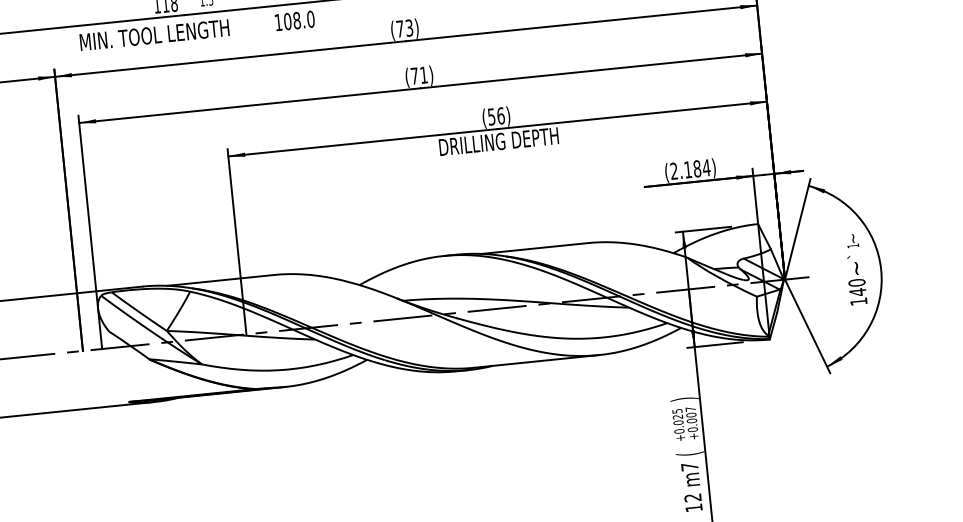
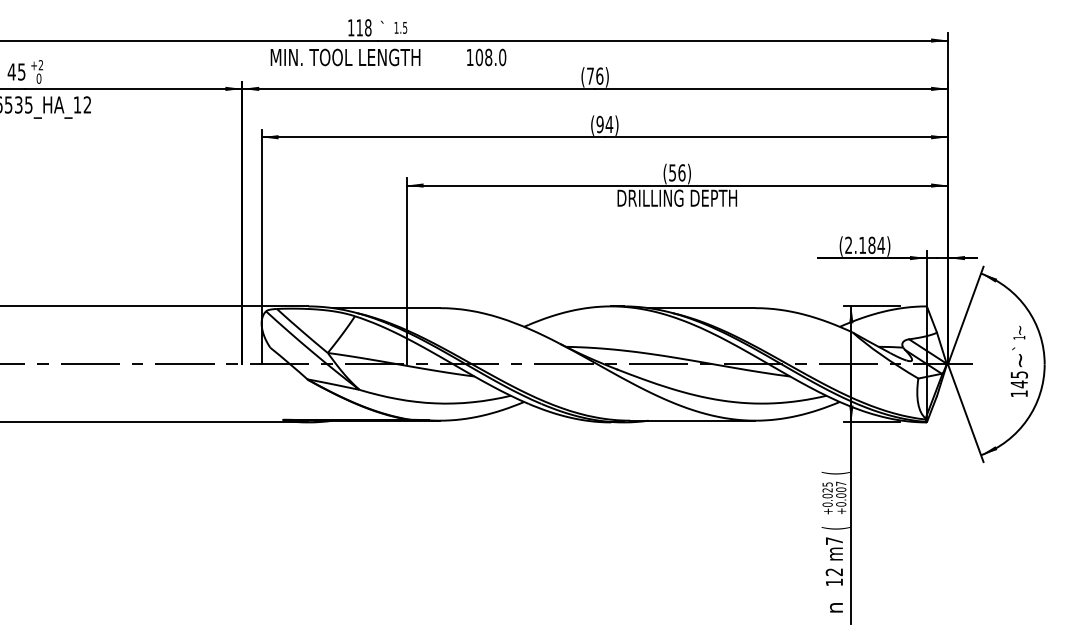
text: (409, 27) -> (599, 75), (73) -> (76)
text: (419, 75) -> (604, 124), (71) -> (94)
text: (856, 282) -> (1018, 374), 140 -> 145
text: (683, 398) -> (835, 472), ) -> (

